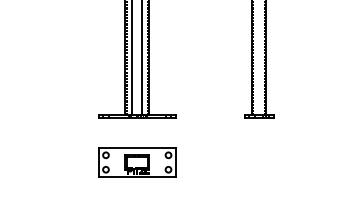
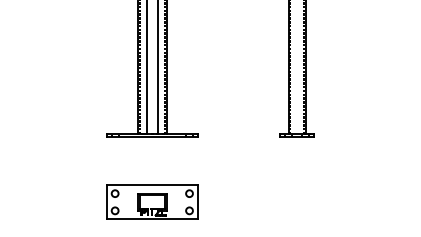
part: (137, 161) -> (152, 201), moved

